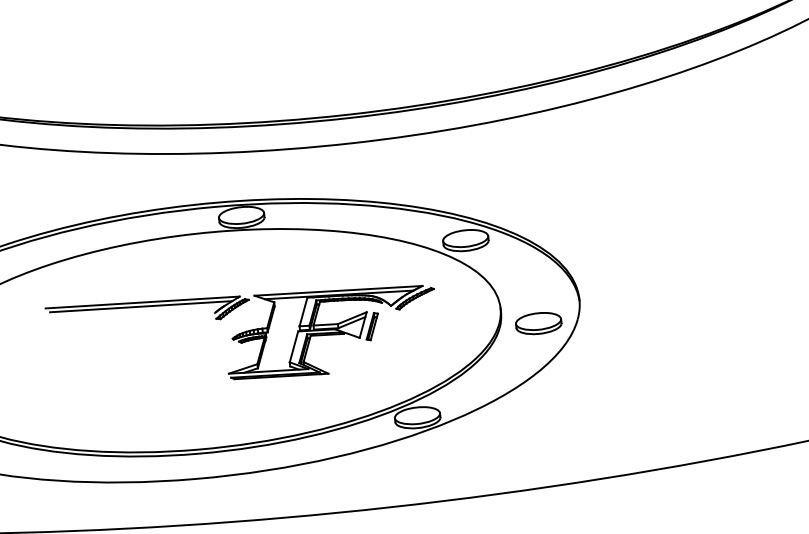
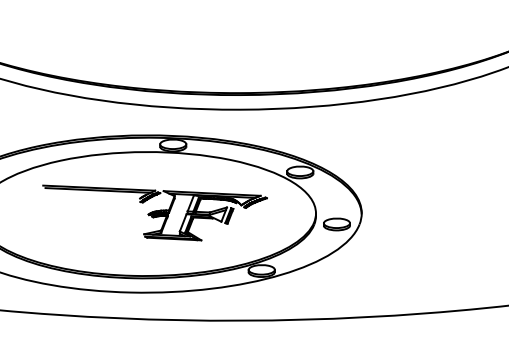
part: (242, 334) -> (154, 212), moved

